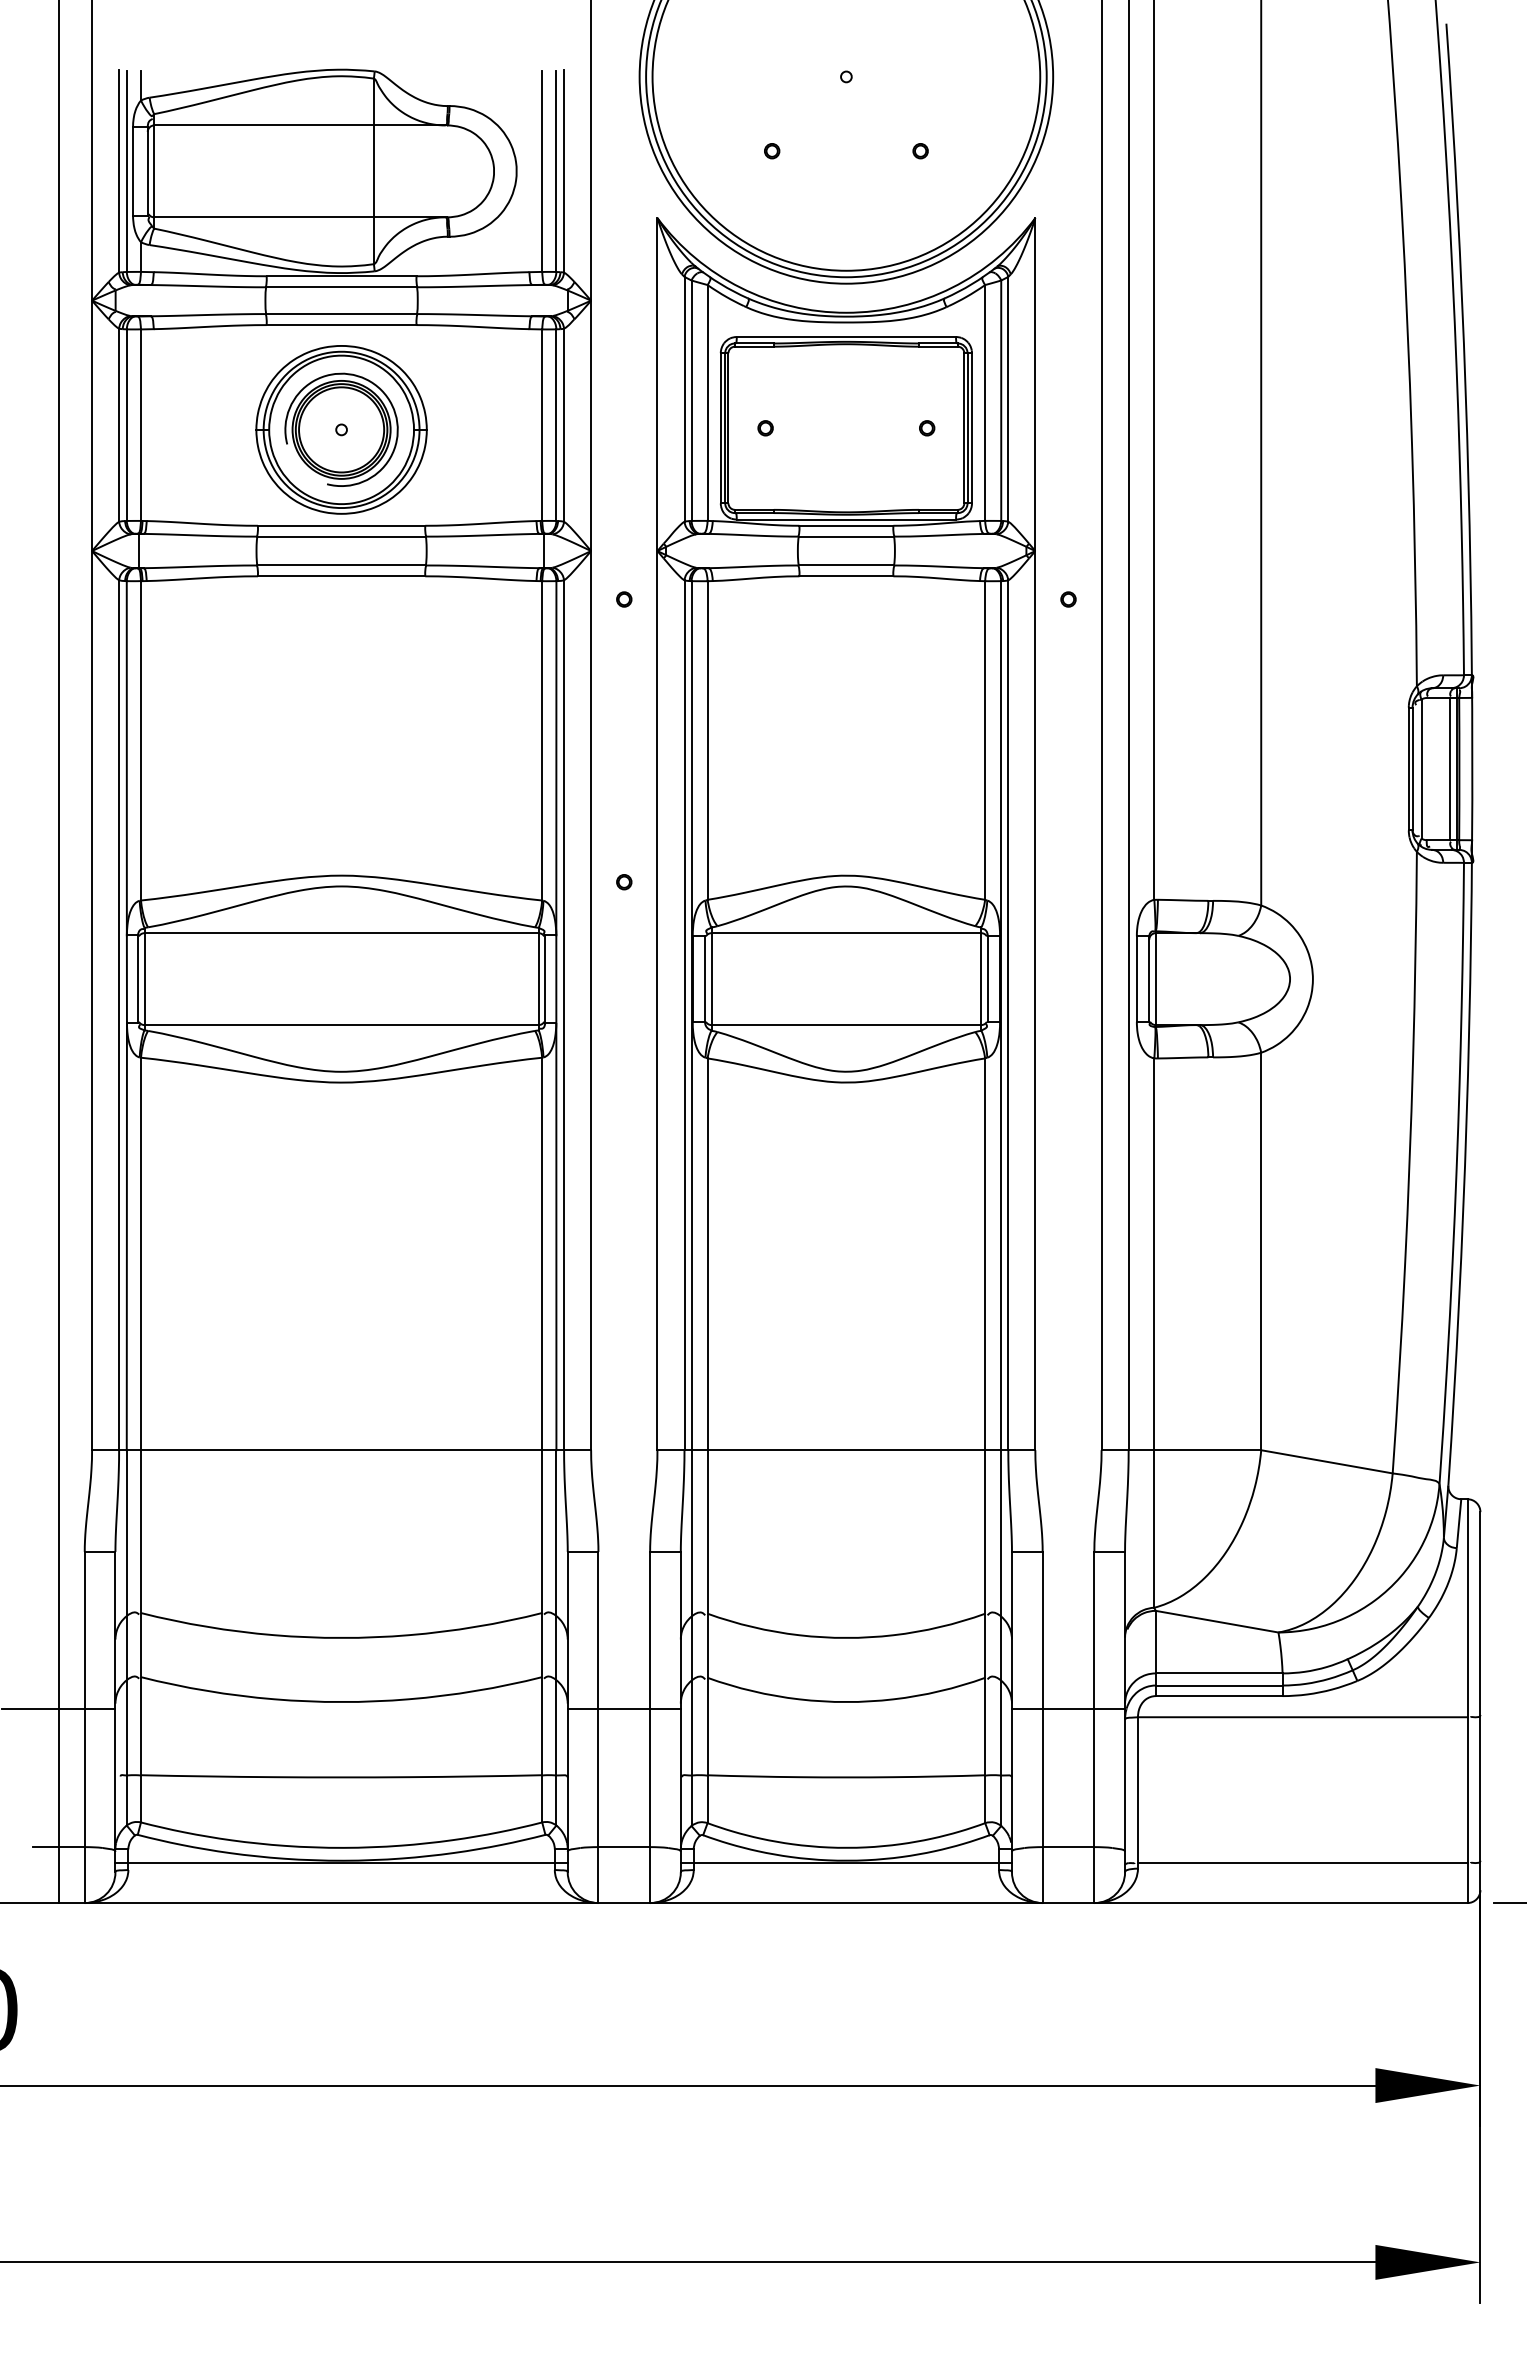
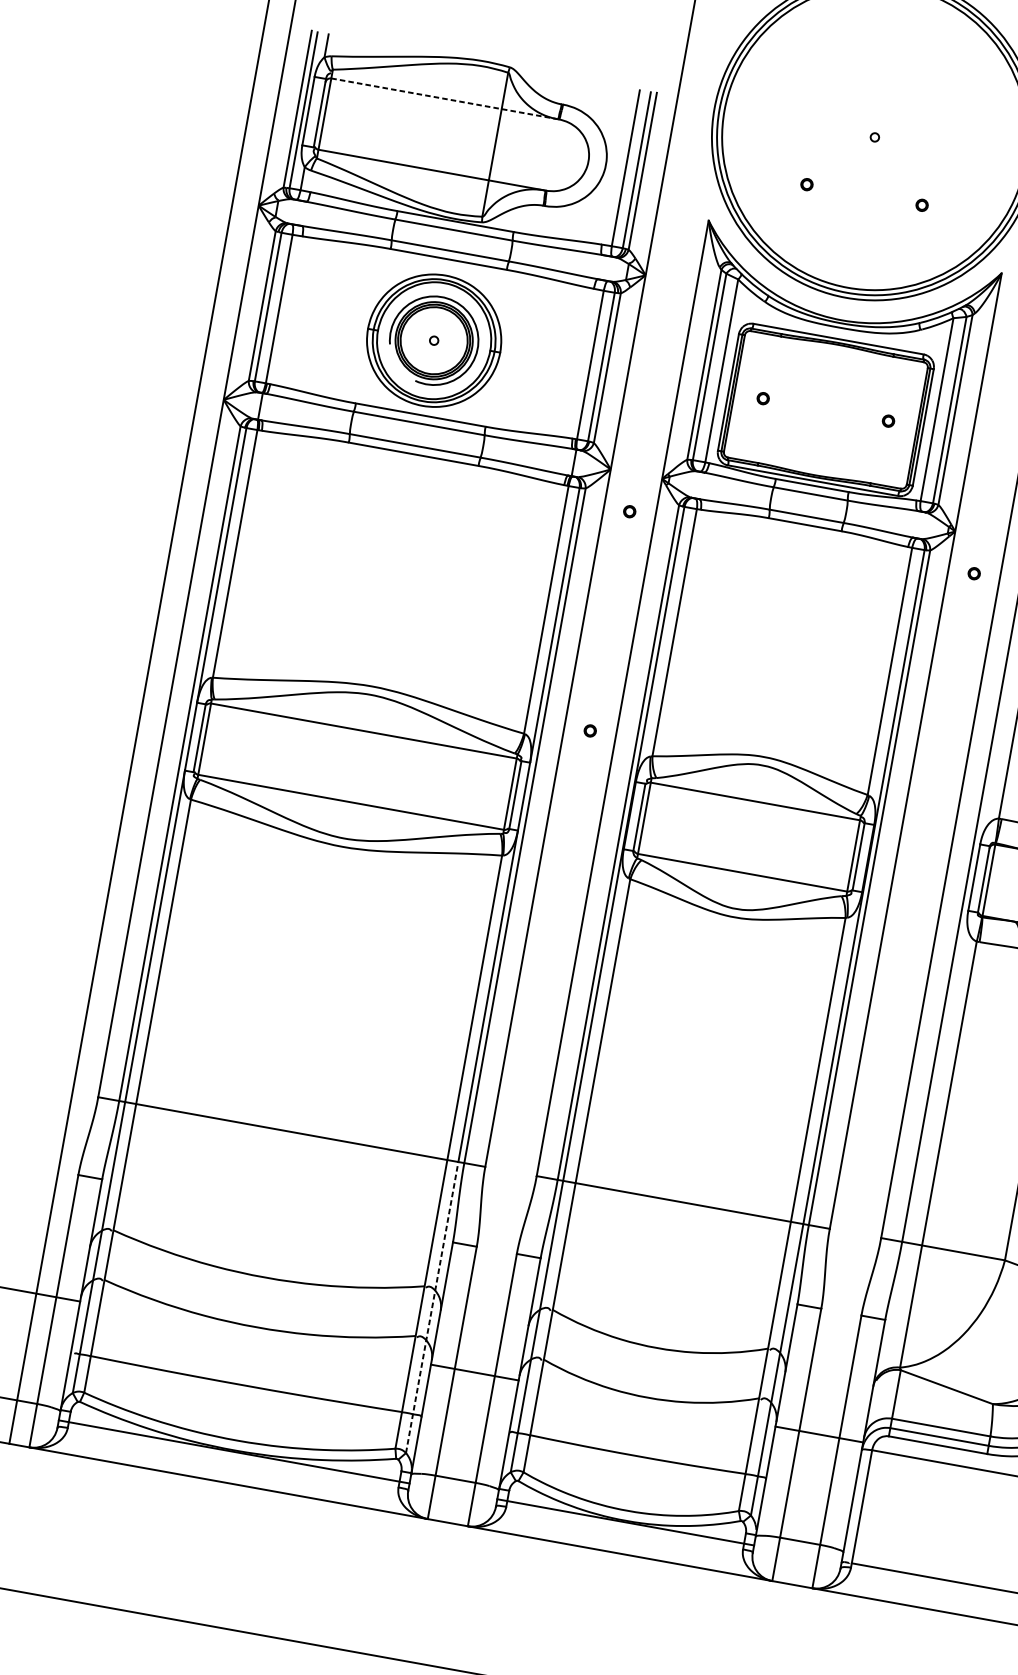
line: (301, 125) -> (445, 99), solid -> dashed
line: (556, 1637) -> (432, 1307), solid -> dashed

